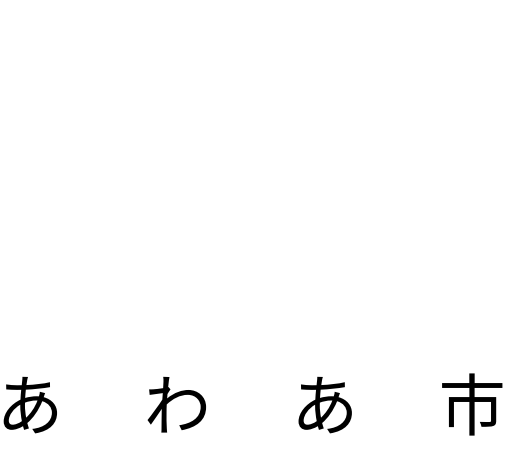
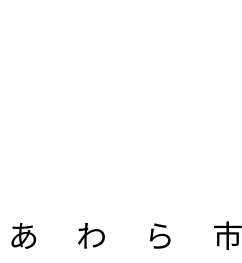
text: (324, 404) -> (159, 235), あ -> ら

